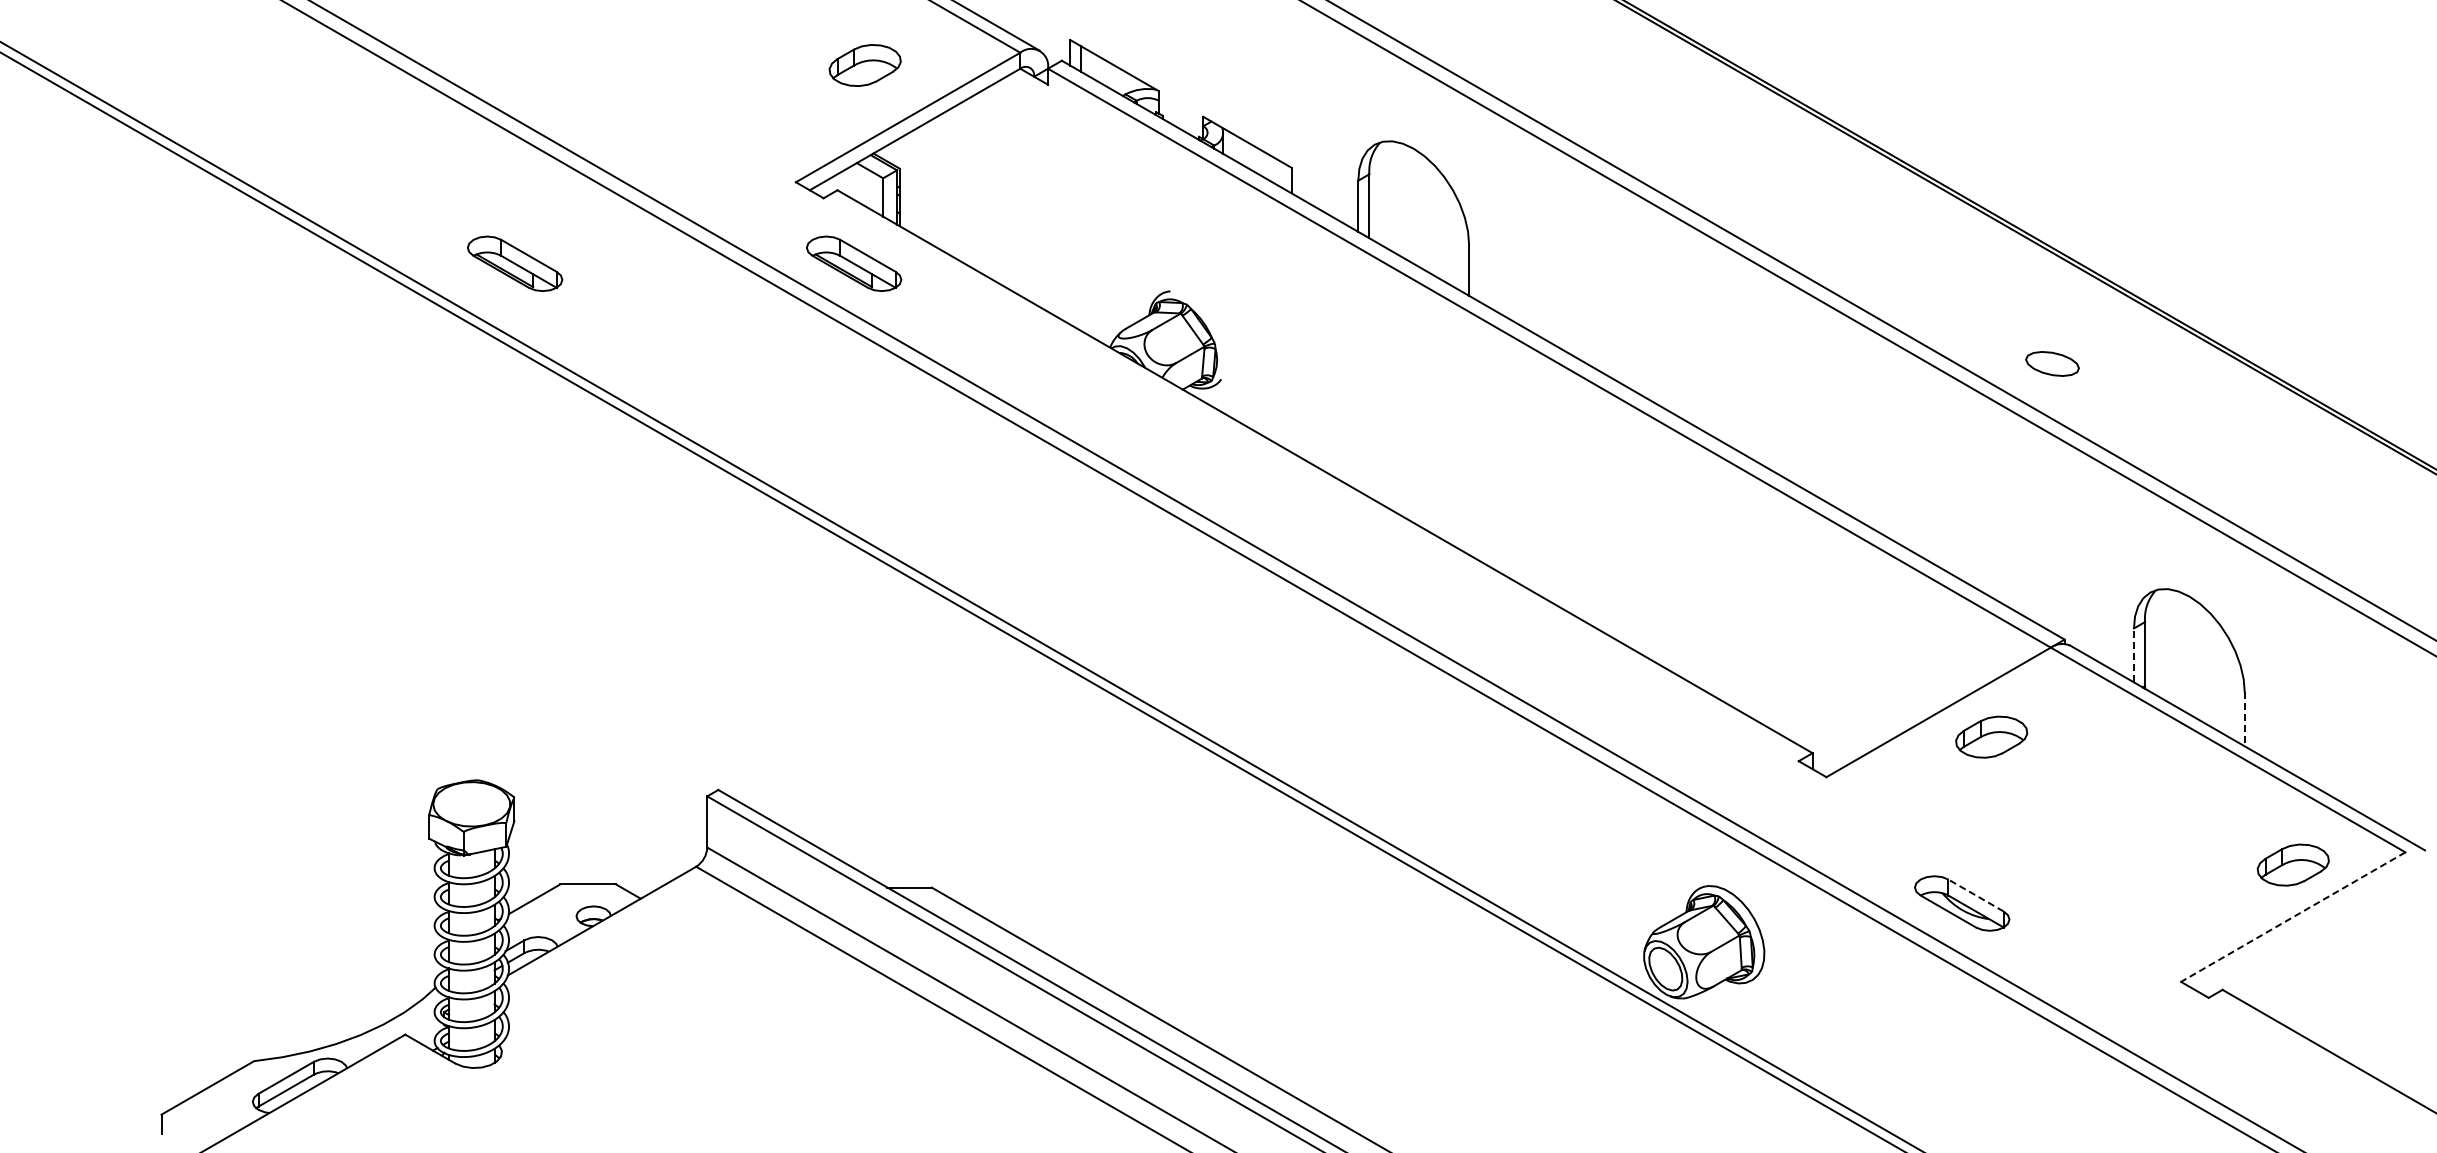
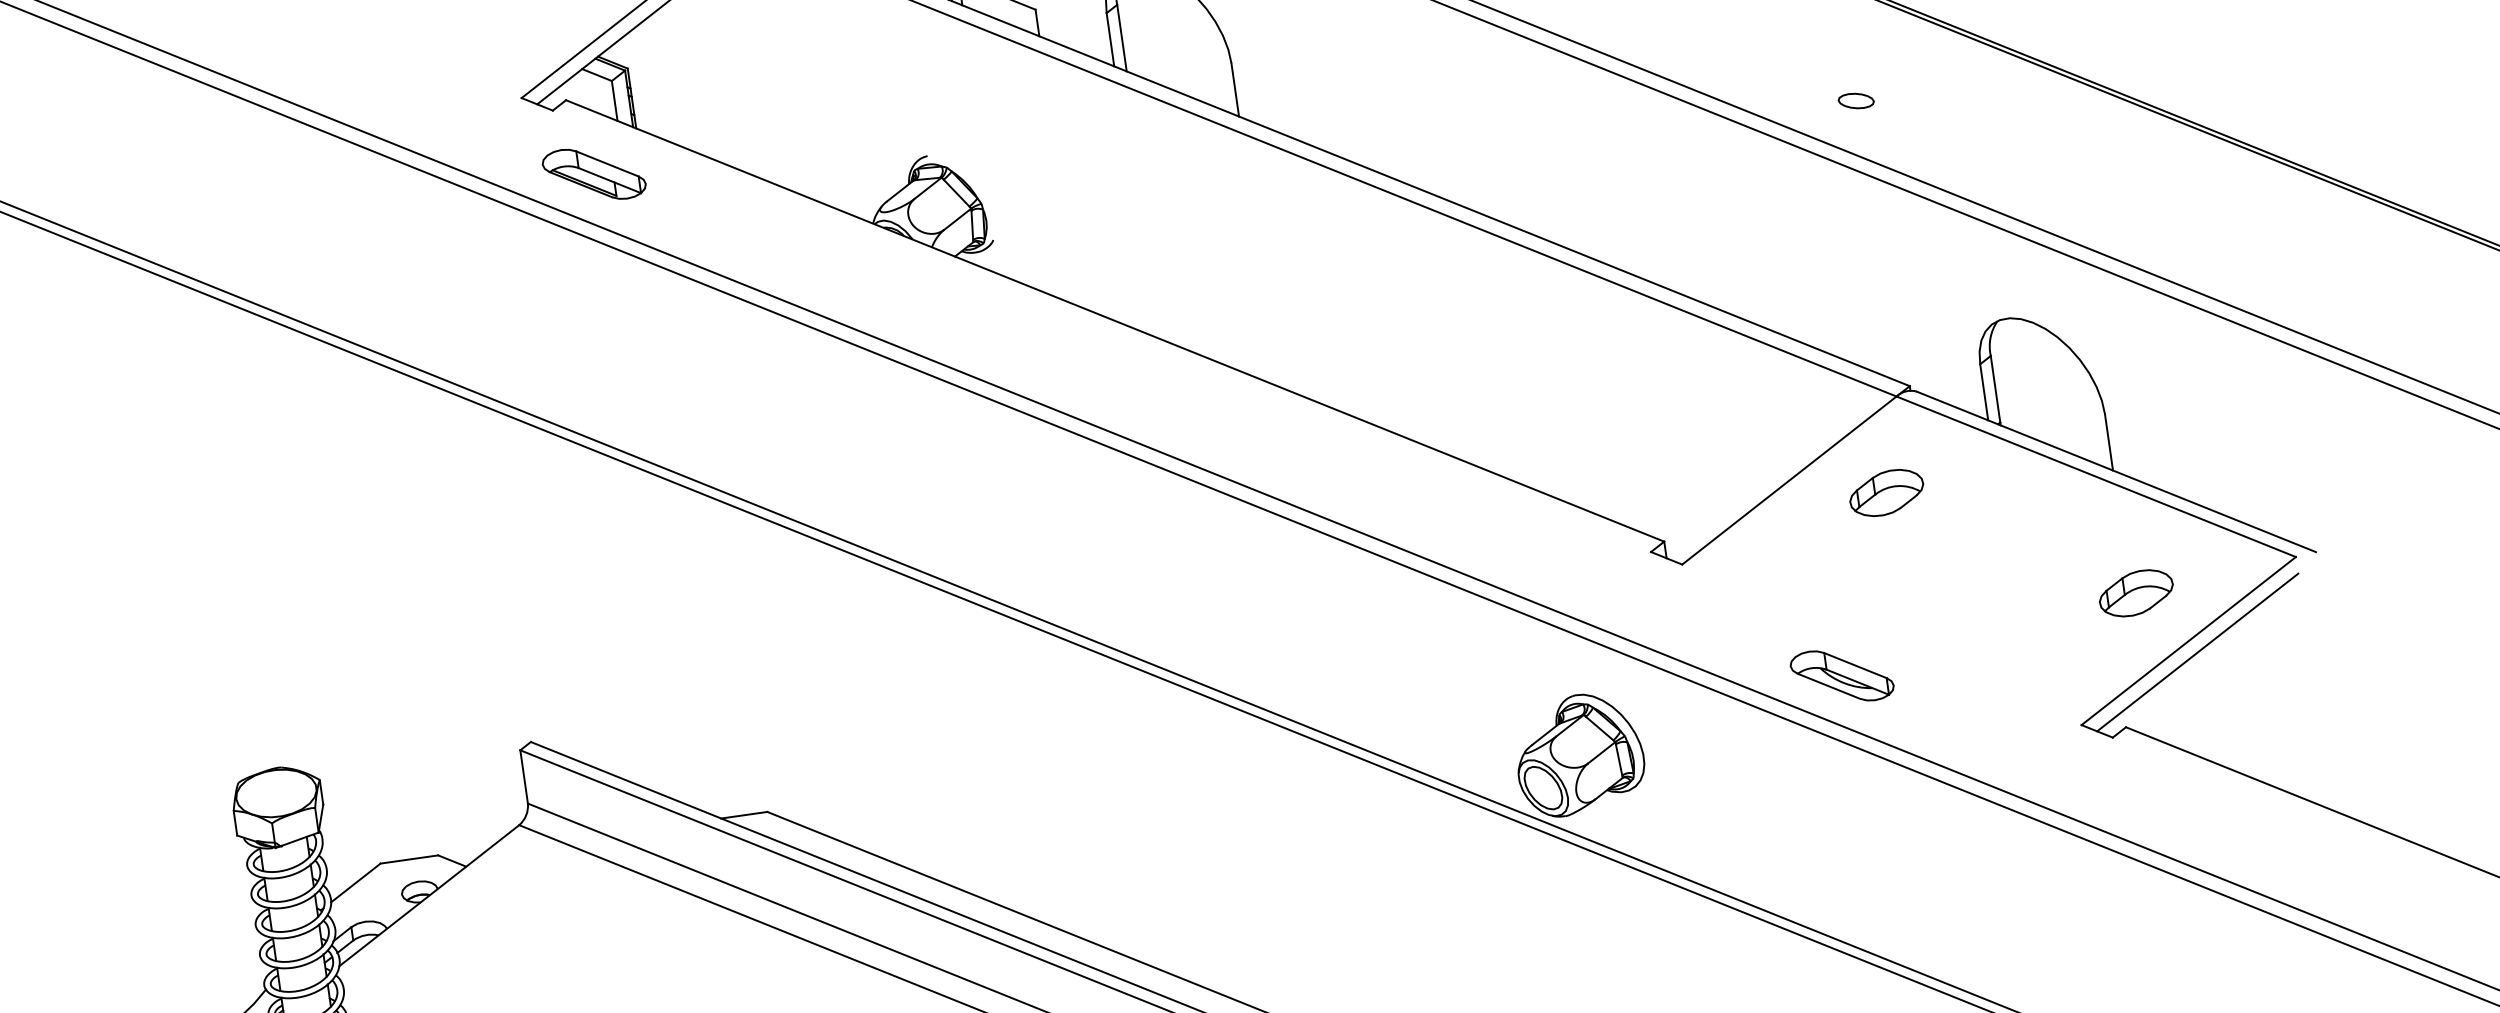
part: (515, 263) -> (241, 224), removed
part: (2052, 363) -> (1856, 100), size x0.62
line: (2133, 655) -> (1983, 392), dashed -> solid
line: (2244, 719) -> (2108, 442), dashed -> solid
part: (1991, 736) -> (1886, 492), moved
part: (2292, 864) -> (2135, 592), moved
line: (1976, 895) -> (1855, 665), dashed -> solid
line: (2293, 917) -> (2189, 641), dashed -> solid
line: (2299, 928) -> (2196, 651), added

